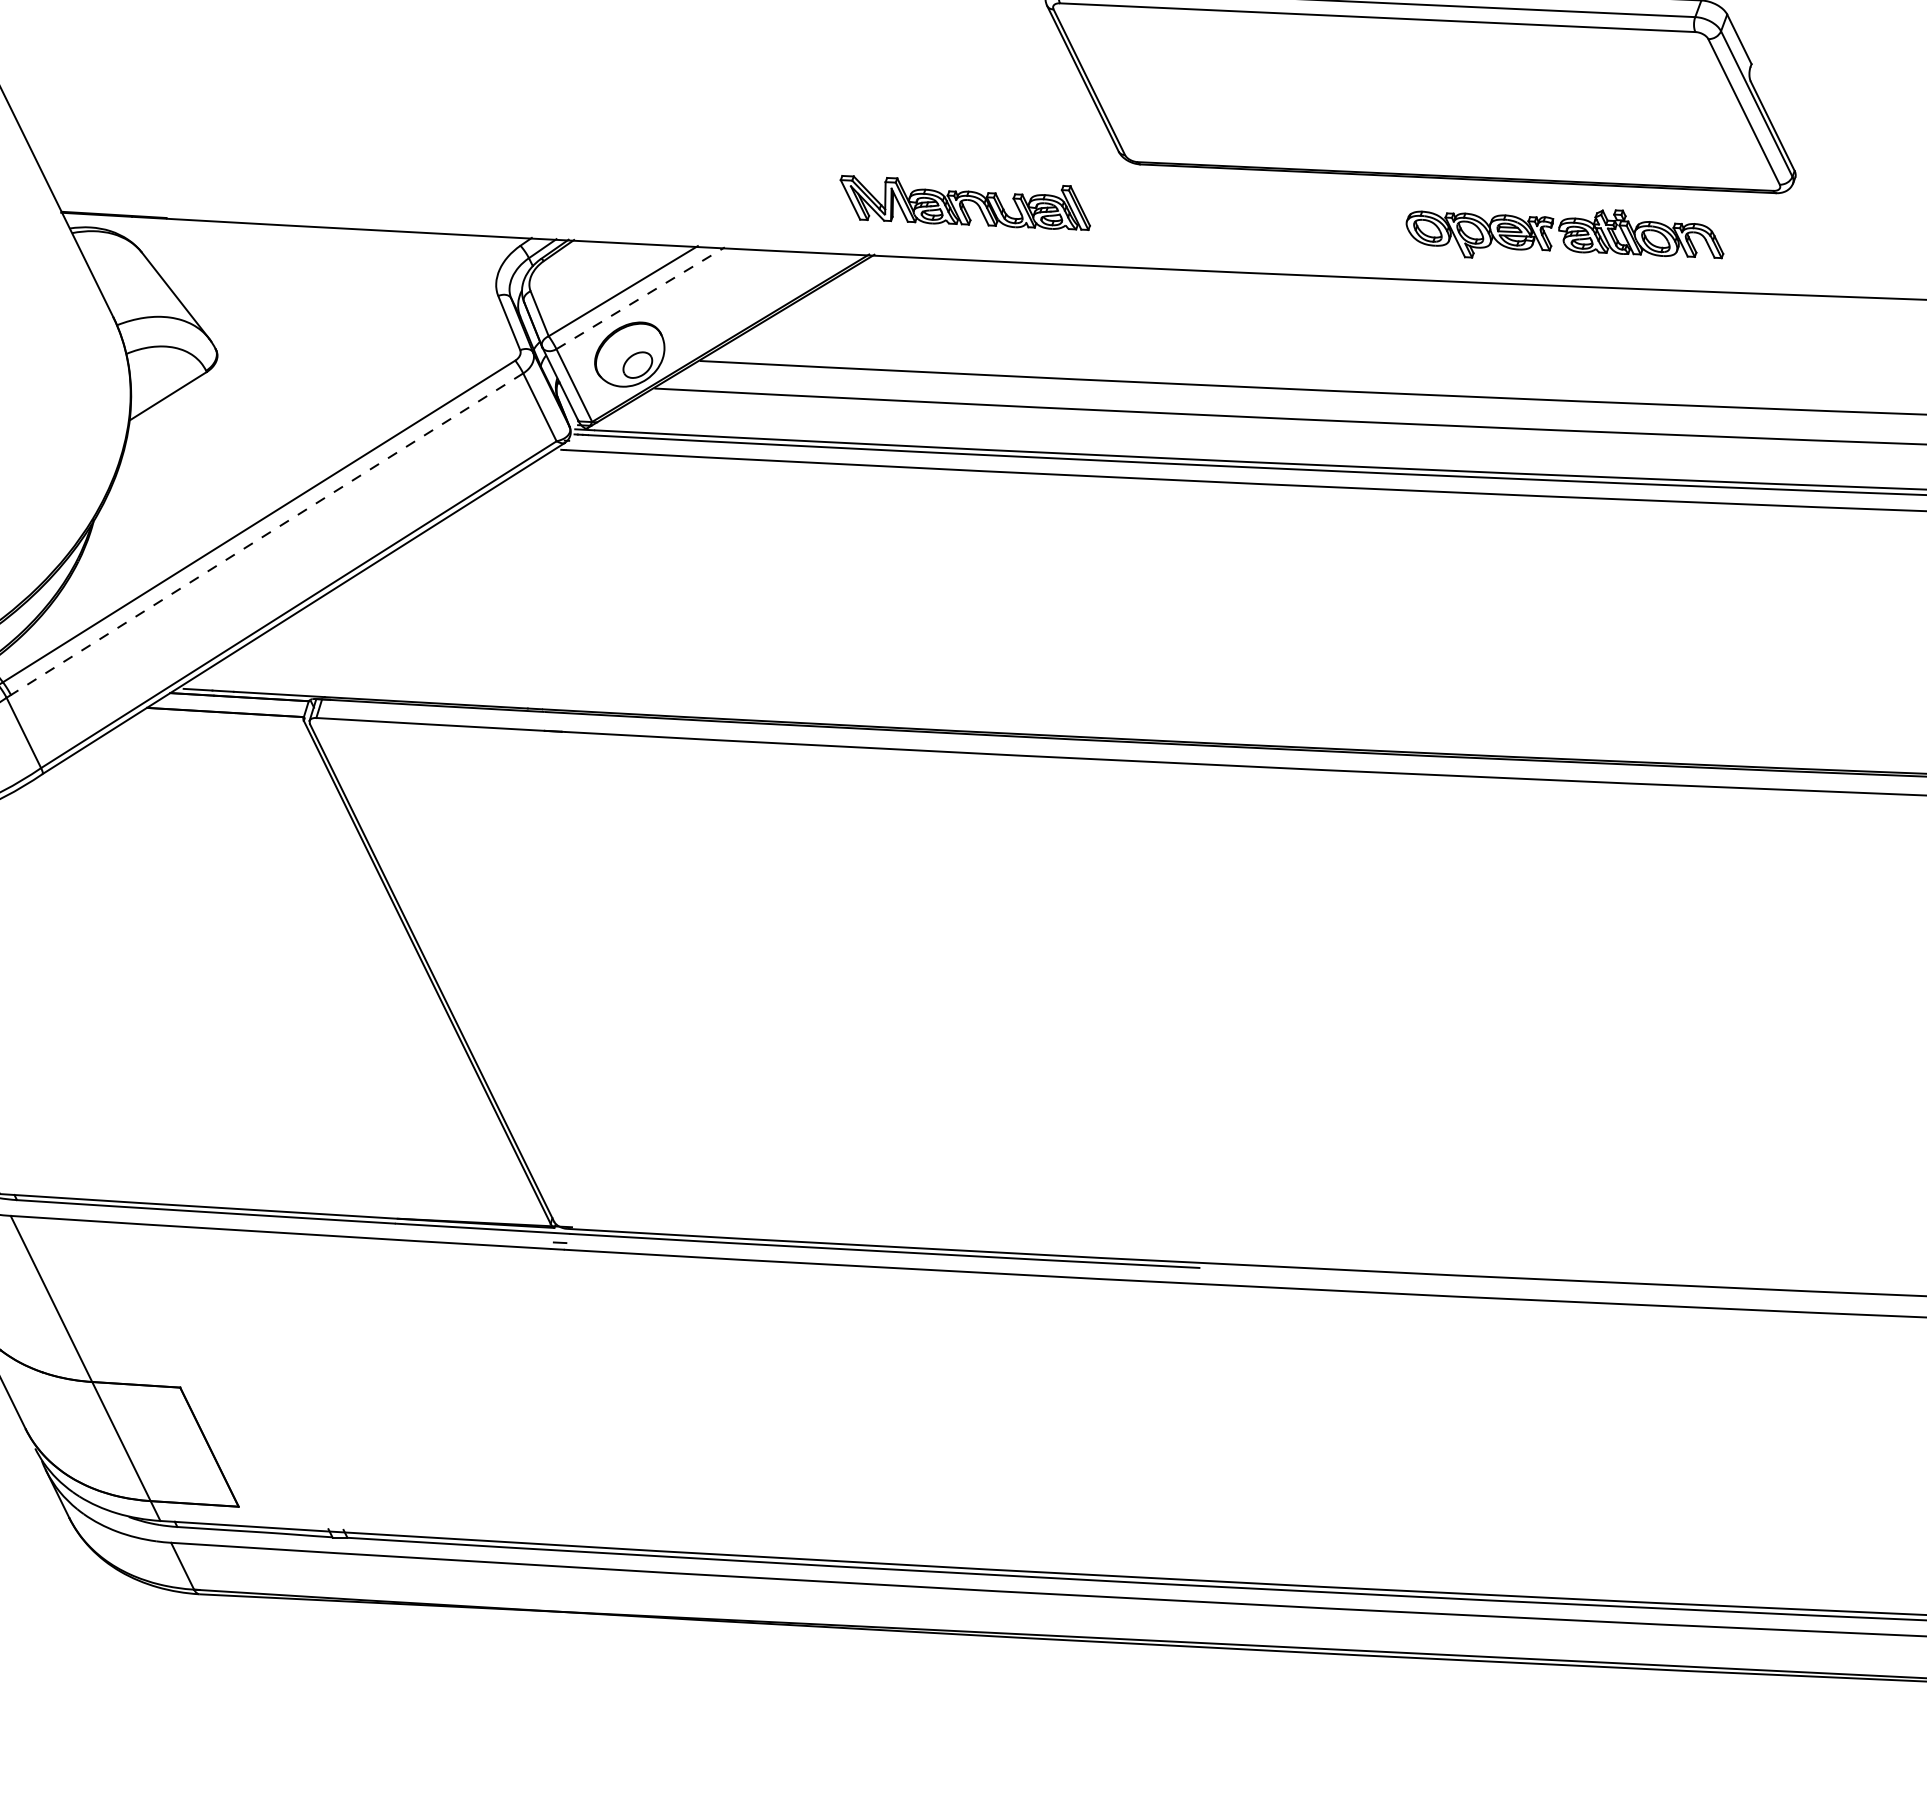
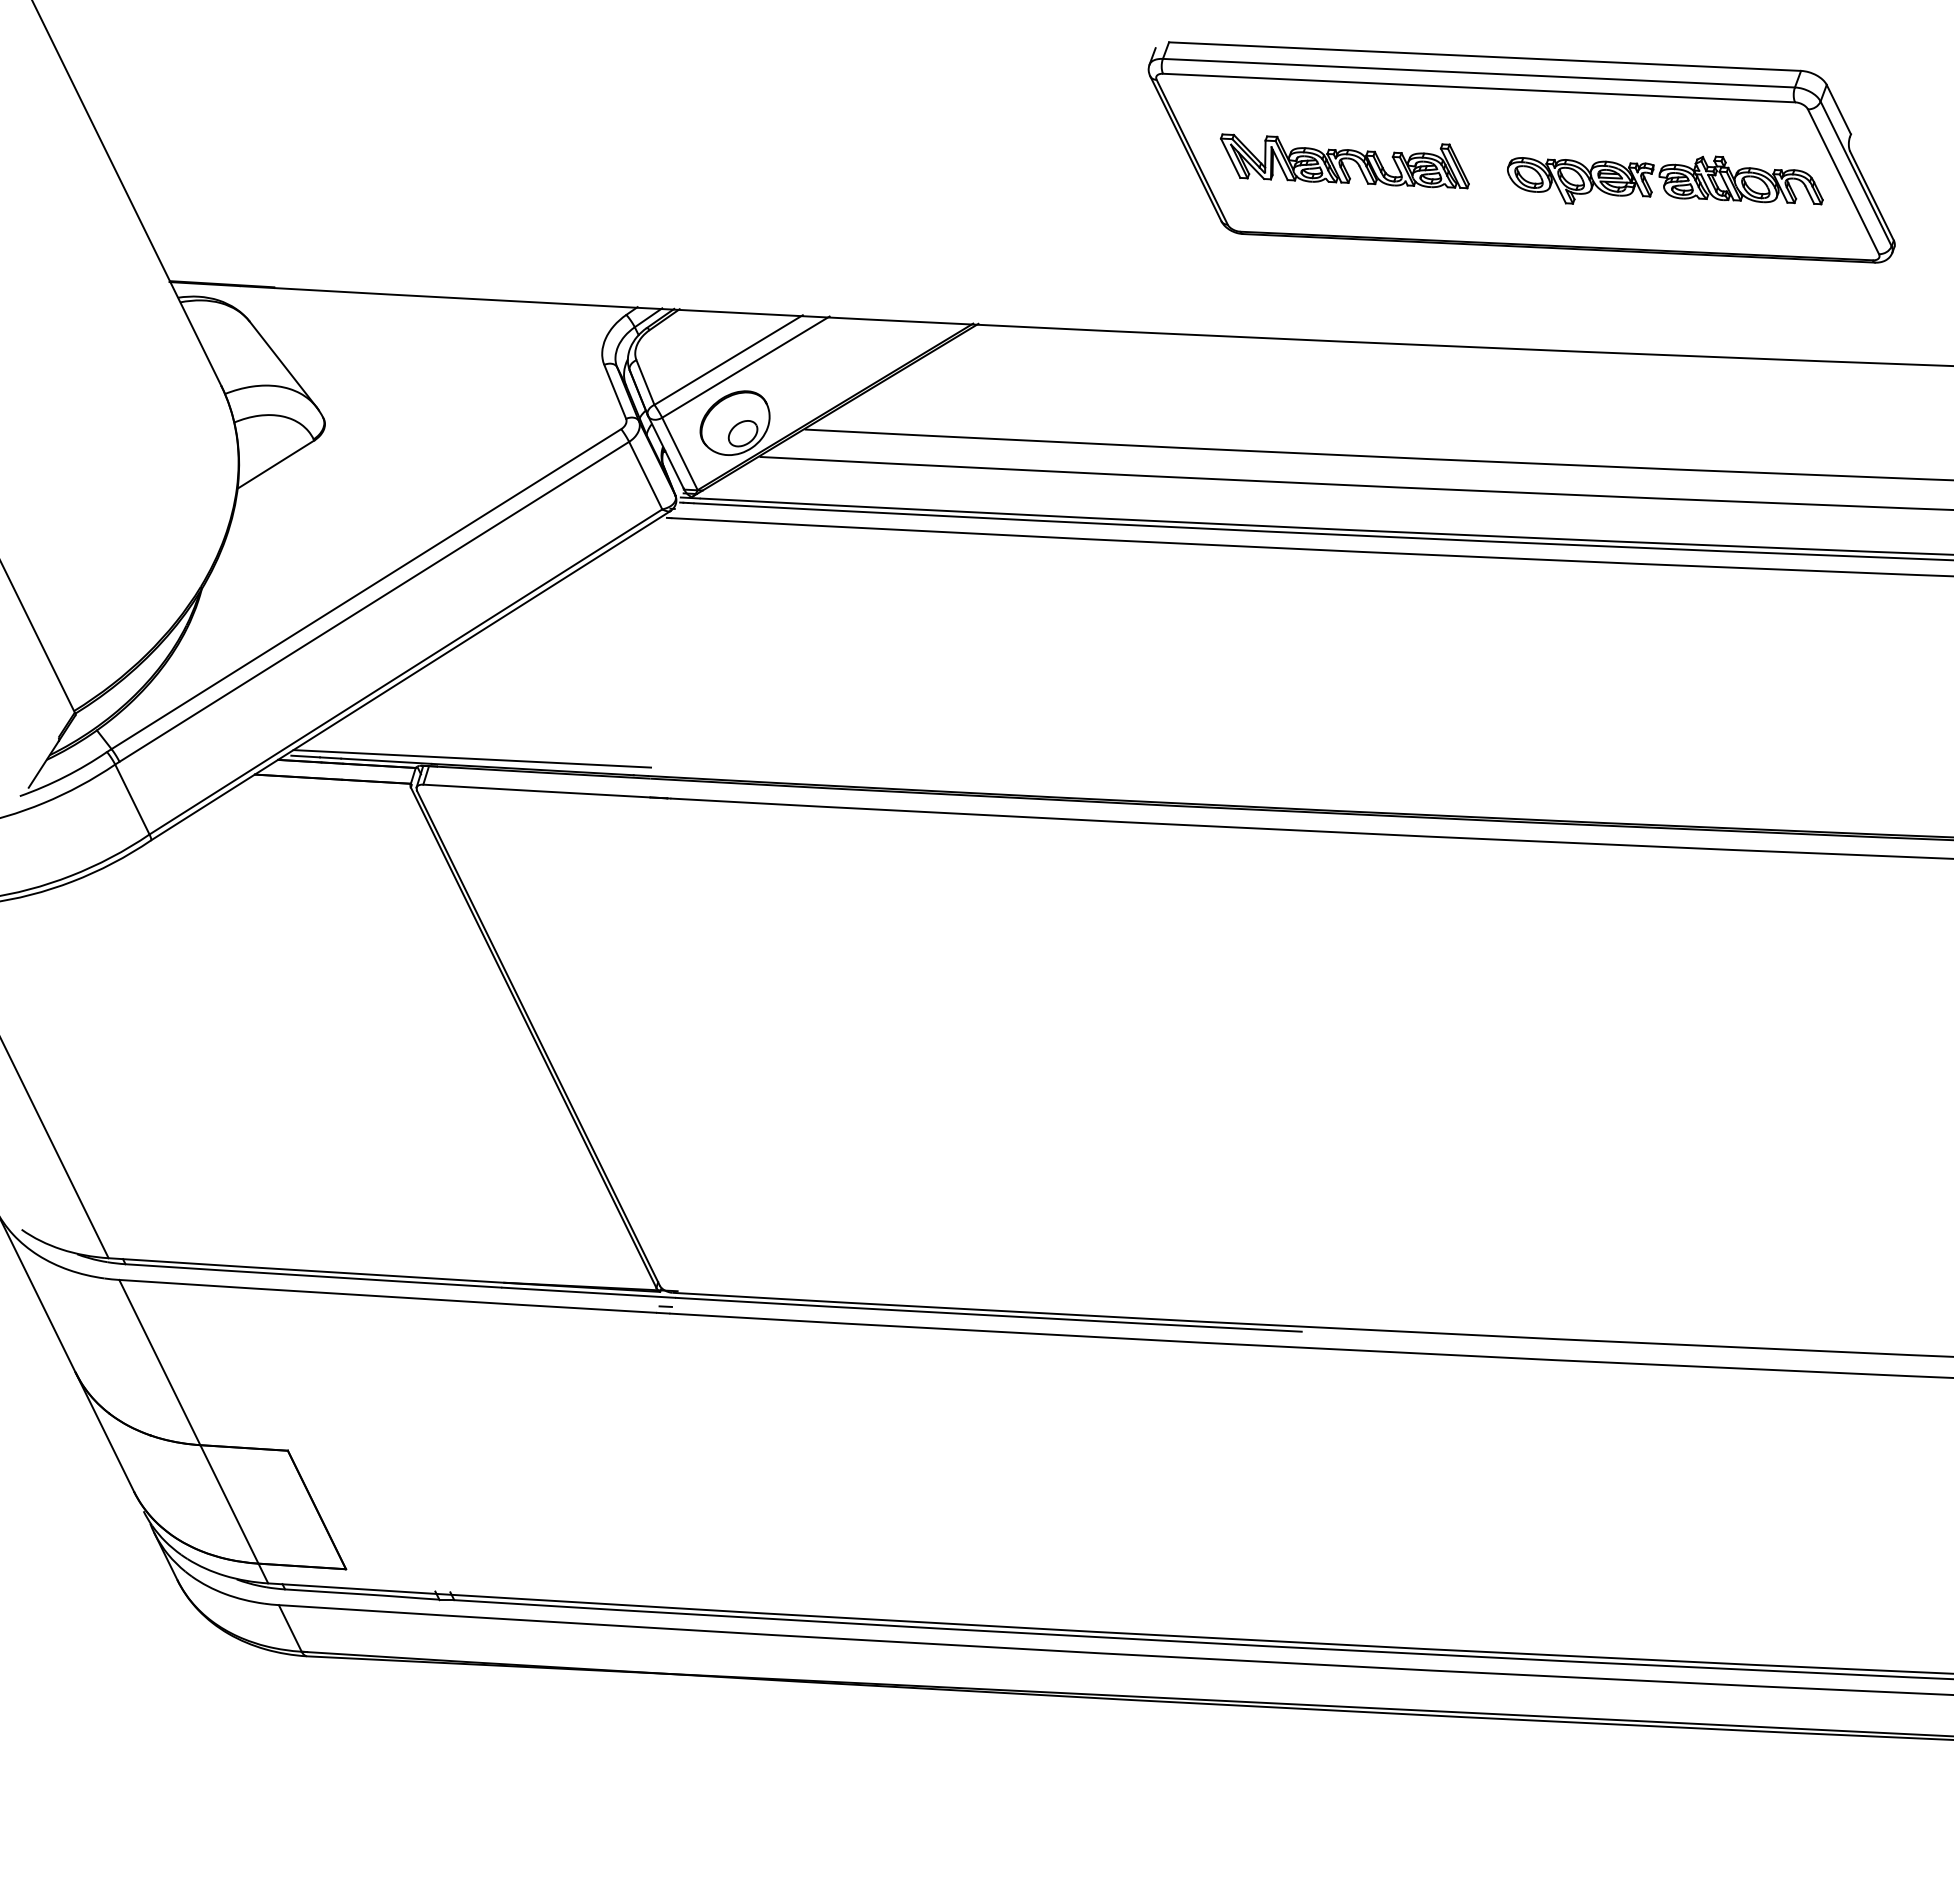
part: (964, 203) -> (1344, 161), moved
part: (1565, 234) -> (1665, 180), moved
line: (640, 298) -> (745, 367), dashed -> solid
line: (267, 533) -> (374, 601), dashed -> solid
line: (365, 691) -> (472, 758), added

